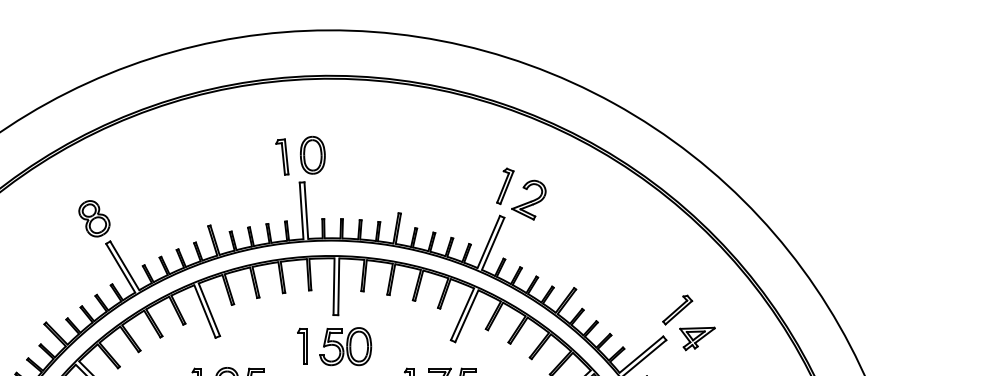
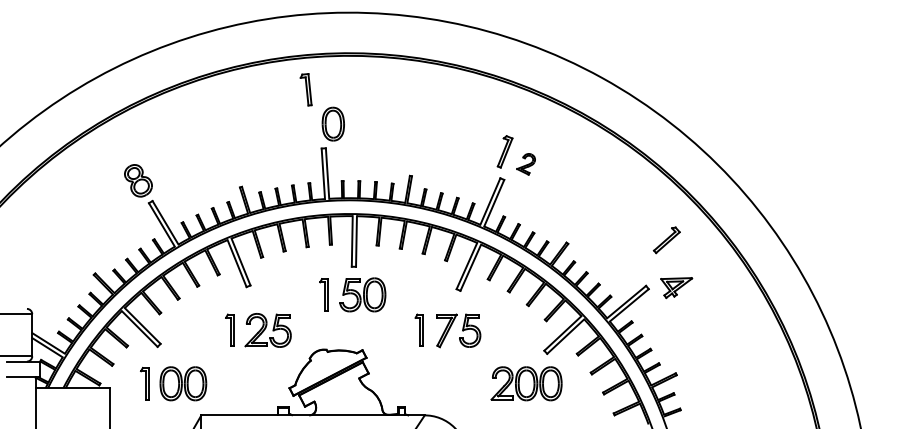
part: (281, 156) -> (305, 89), moved
part: (528, 200) -> (525, 164), size x0.6
part: (677, 310) -> (666, 240), moved

